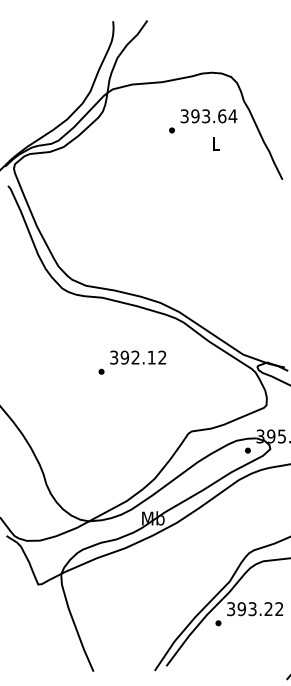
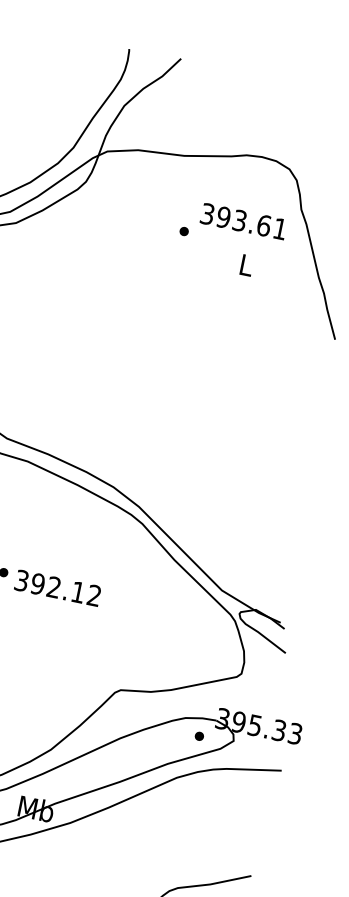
text: (232, 116) -> (279, 229), 393.64 -> 393.61
text: (138, 357) -> (58, 588), moved

